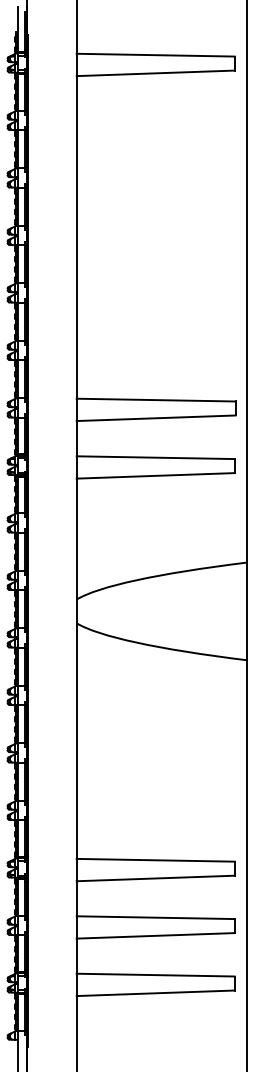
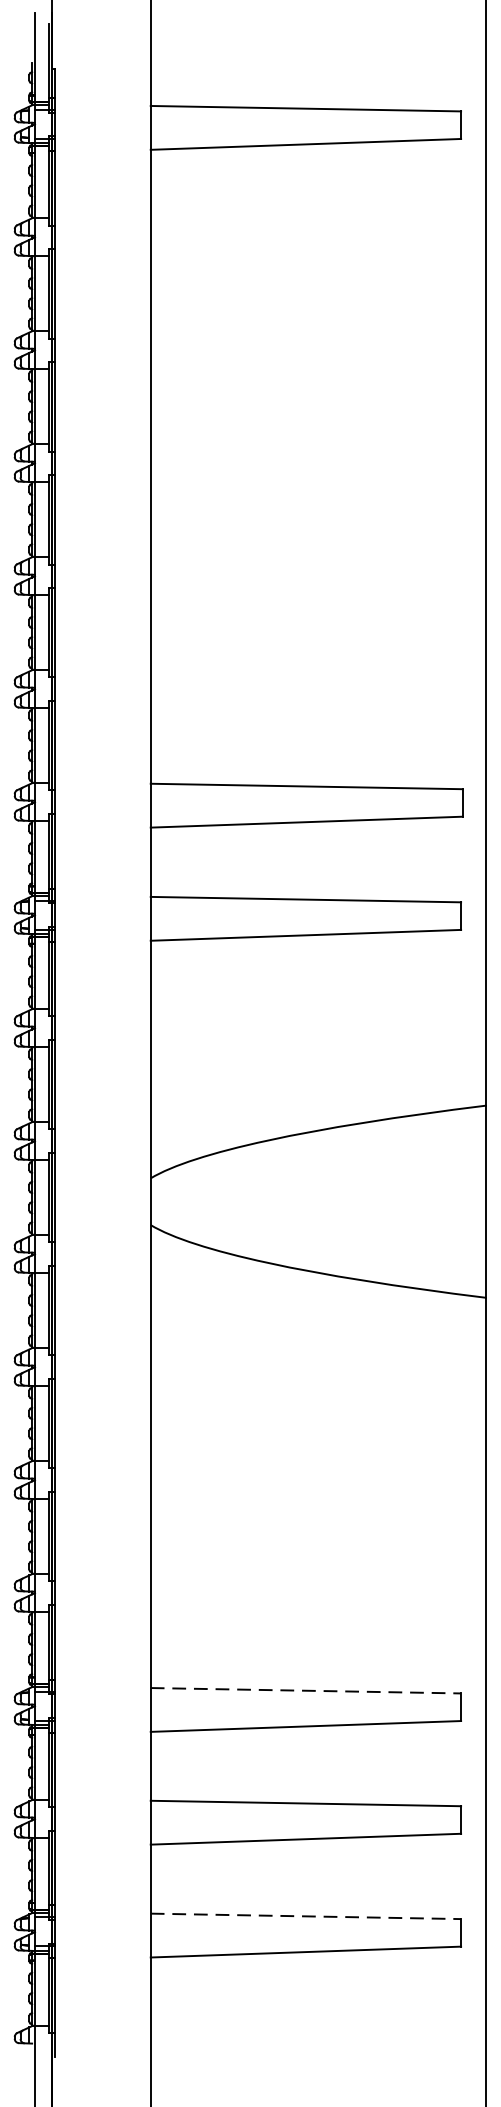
line: (155, 860) -> (305, 1691), solid -> dashed
line: (155, 975) -> (305, 1917), solid -> dashed

